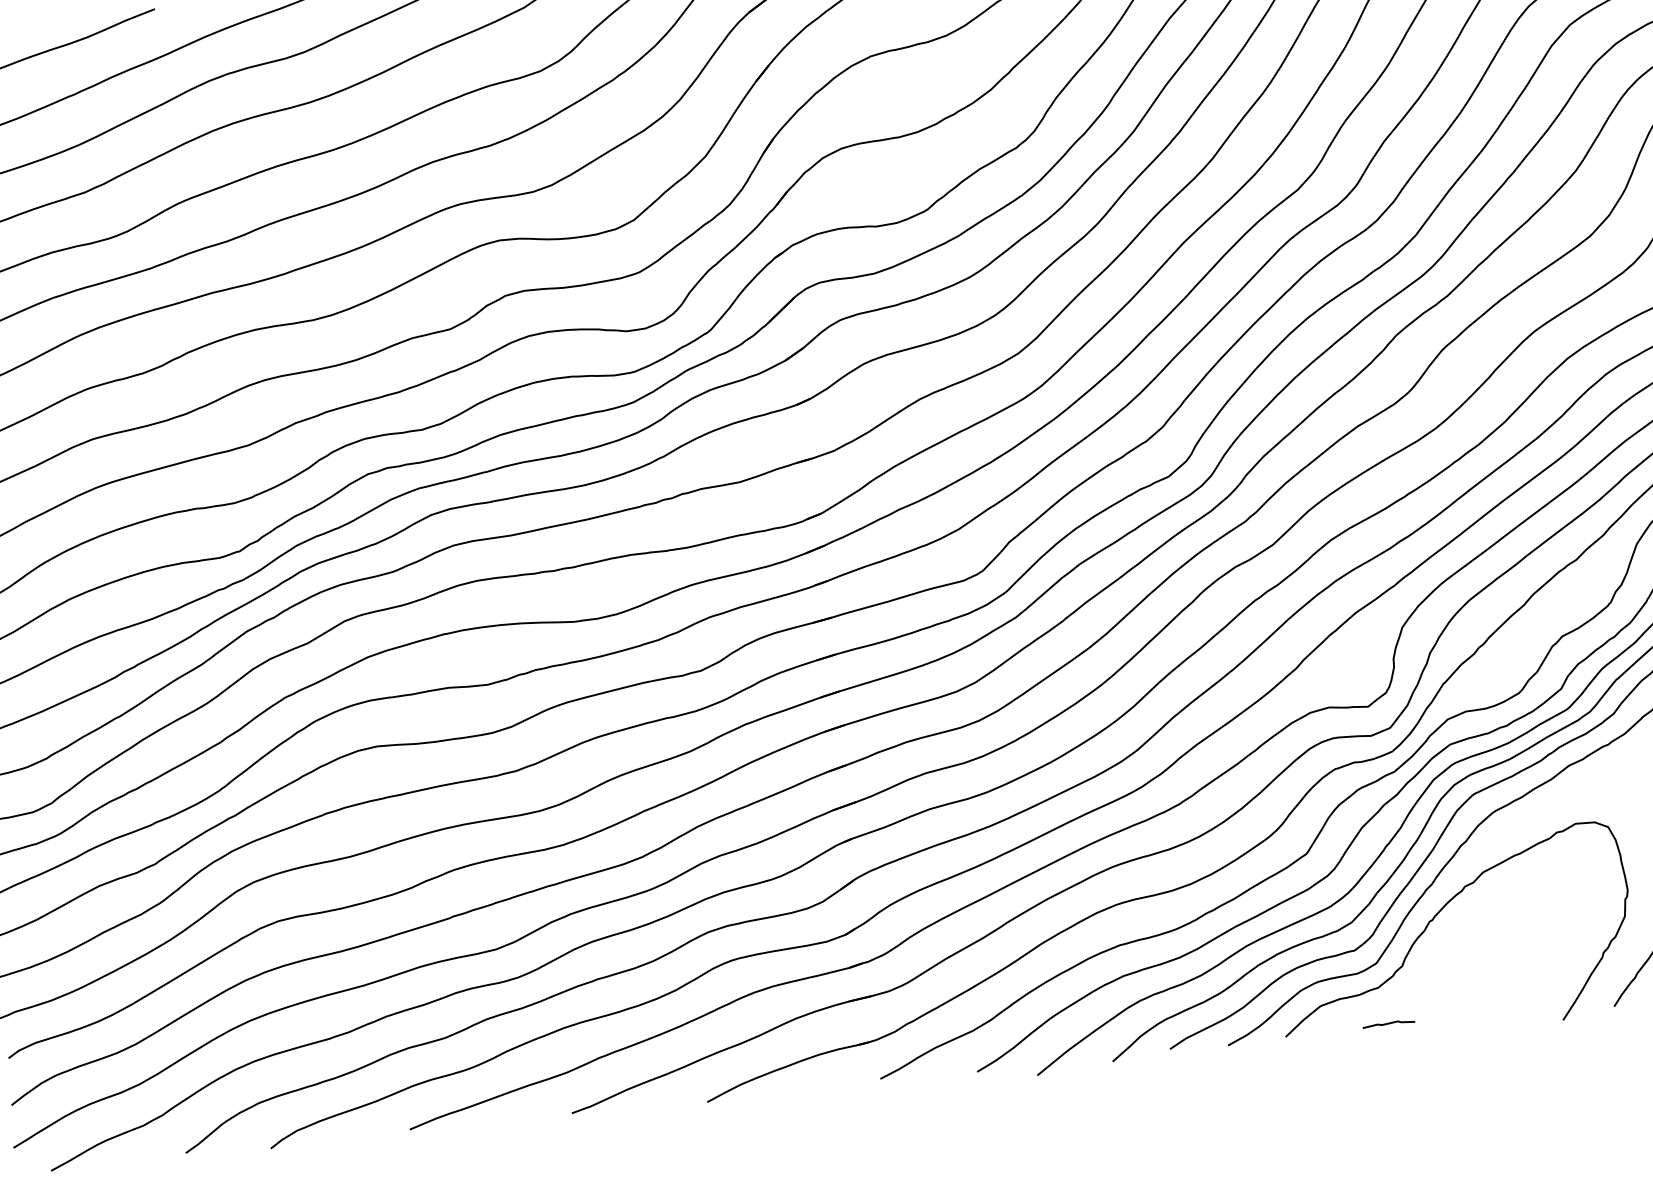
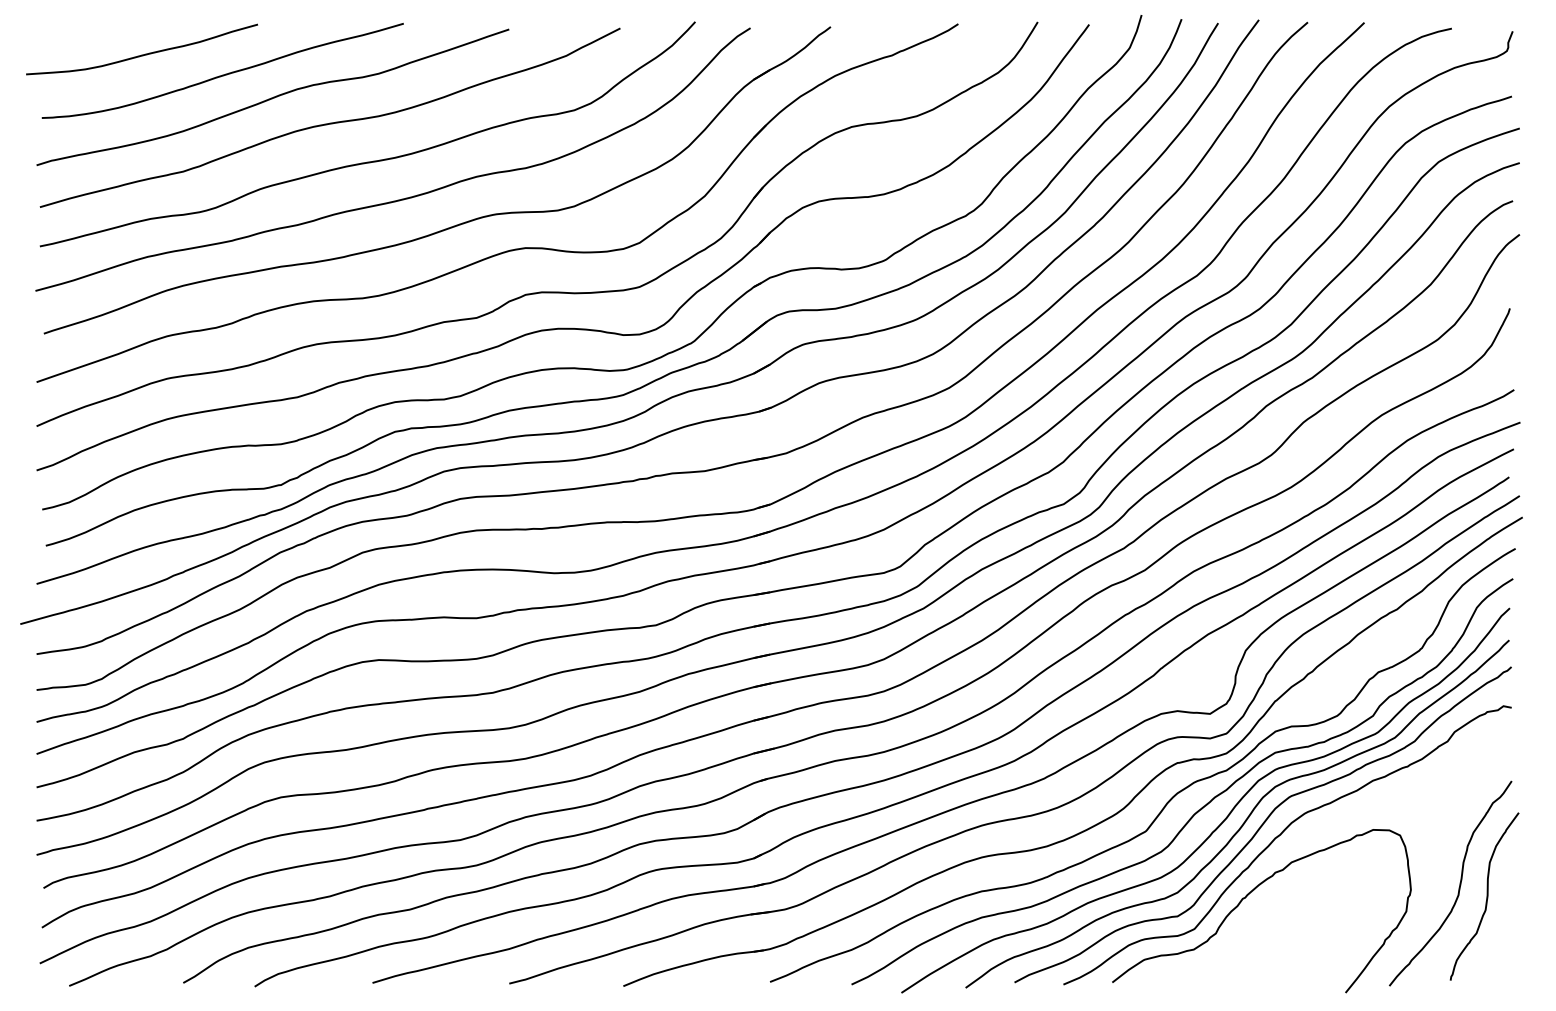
curve: (1388, 1023) -> (1199, 980), removed

